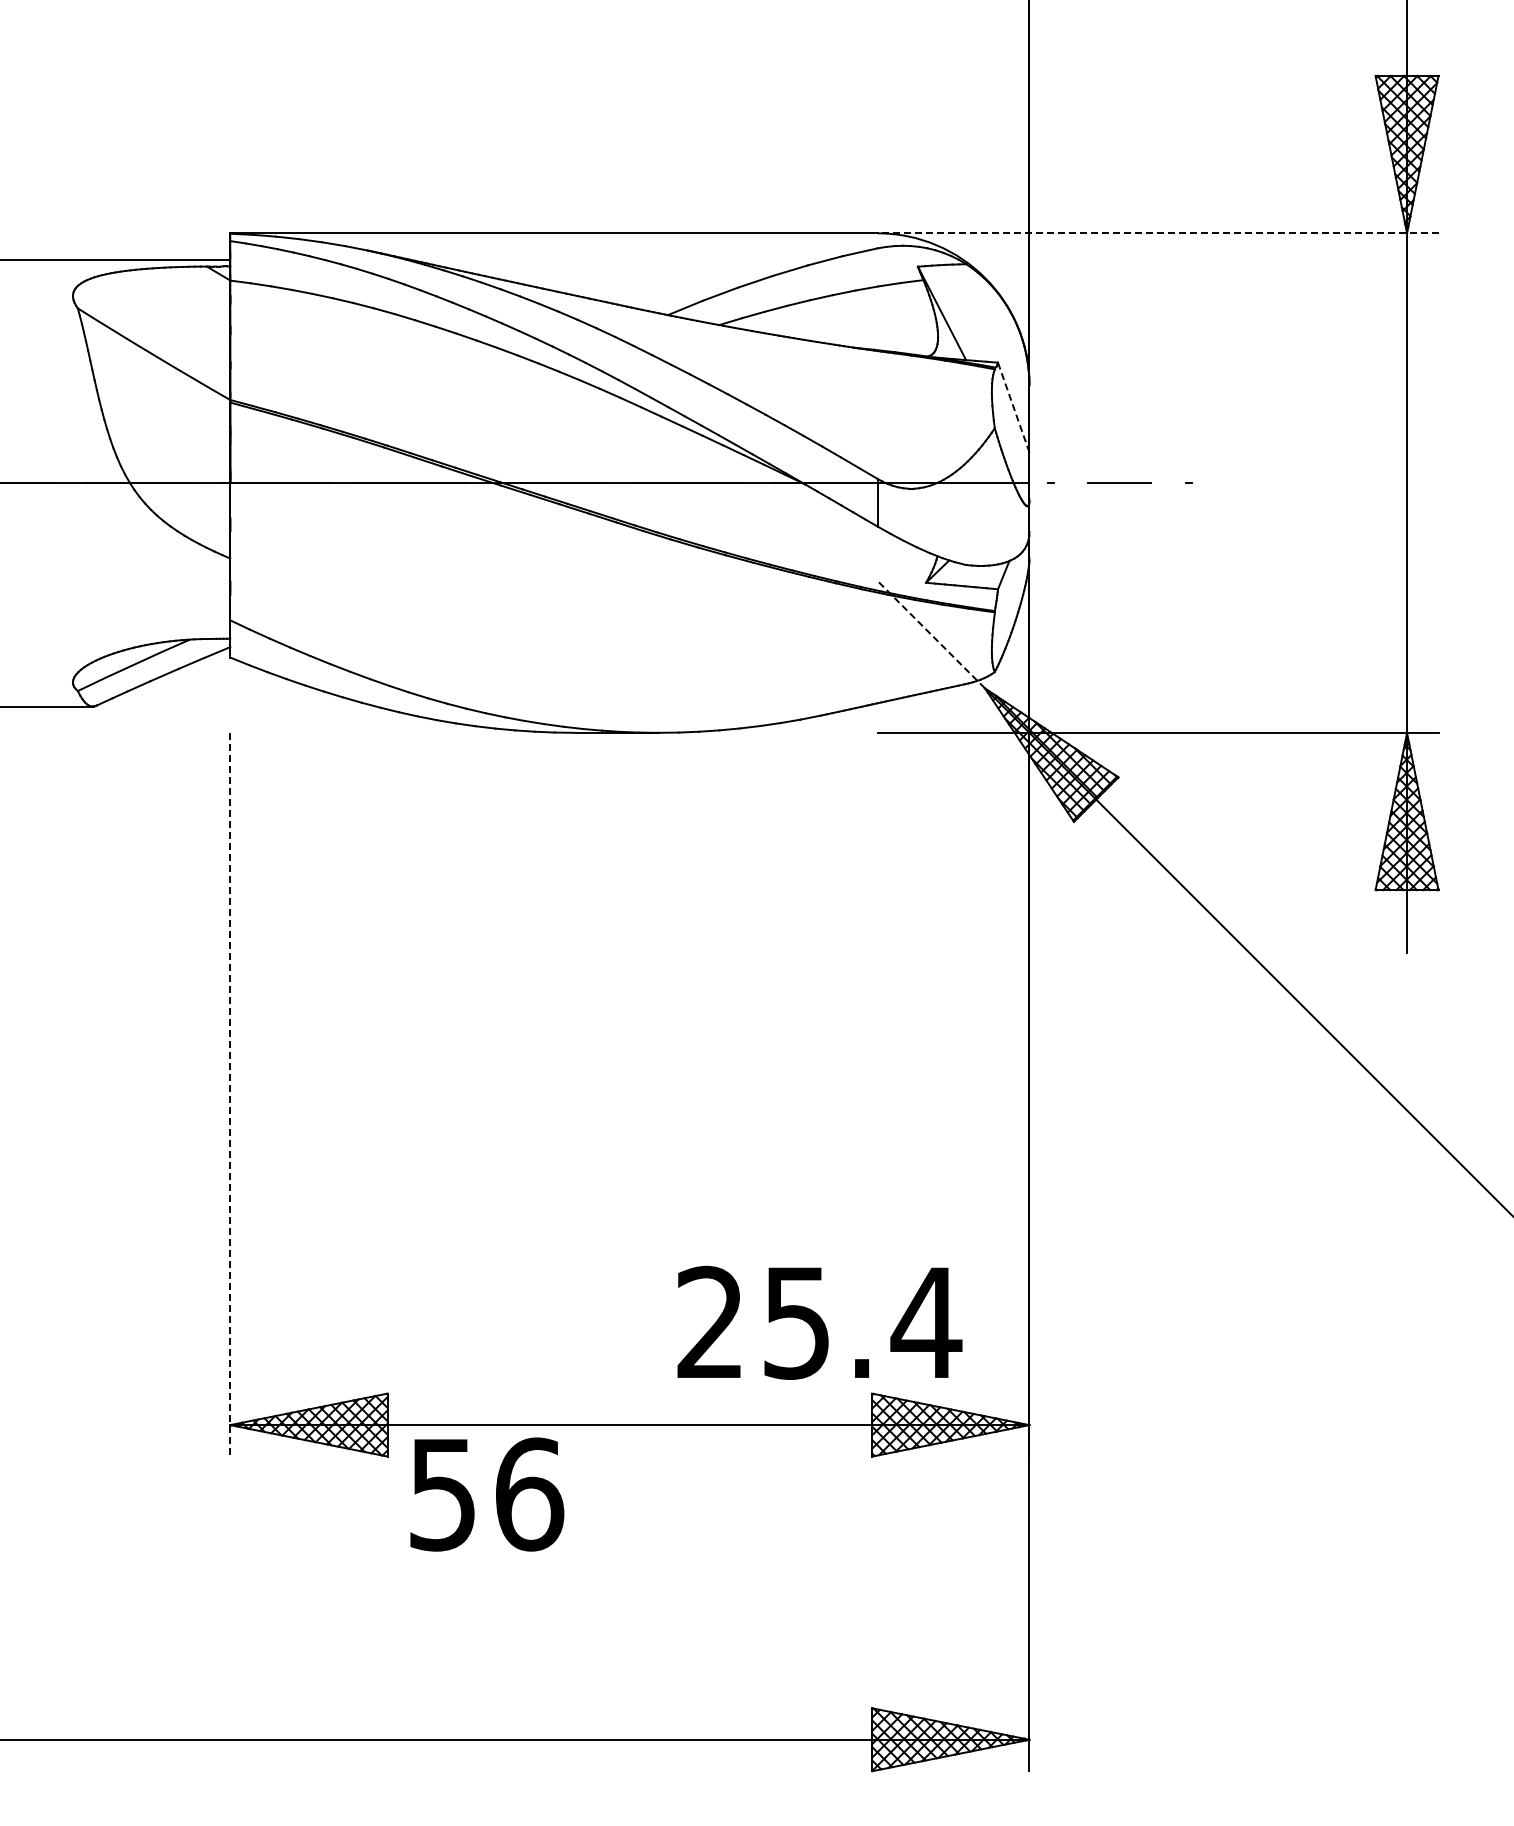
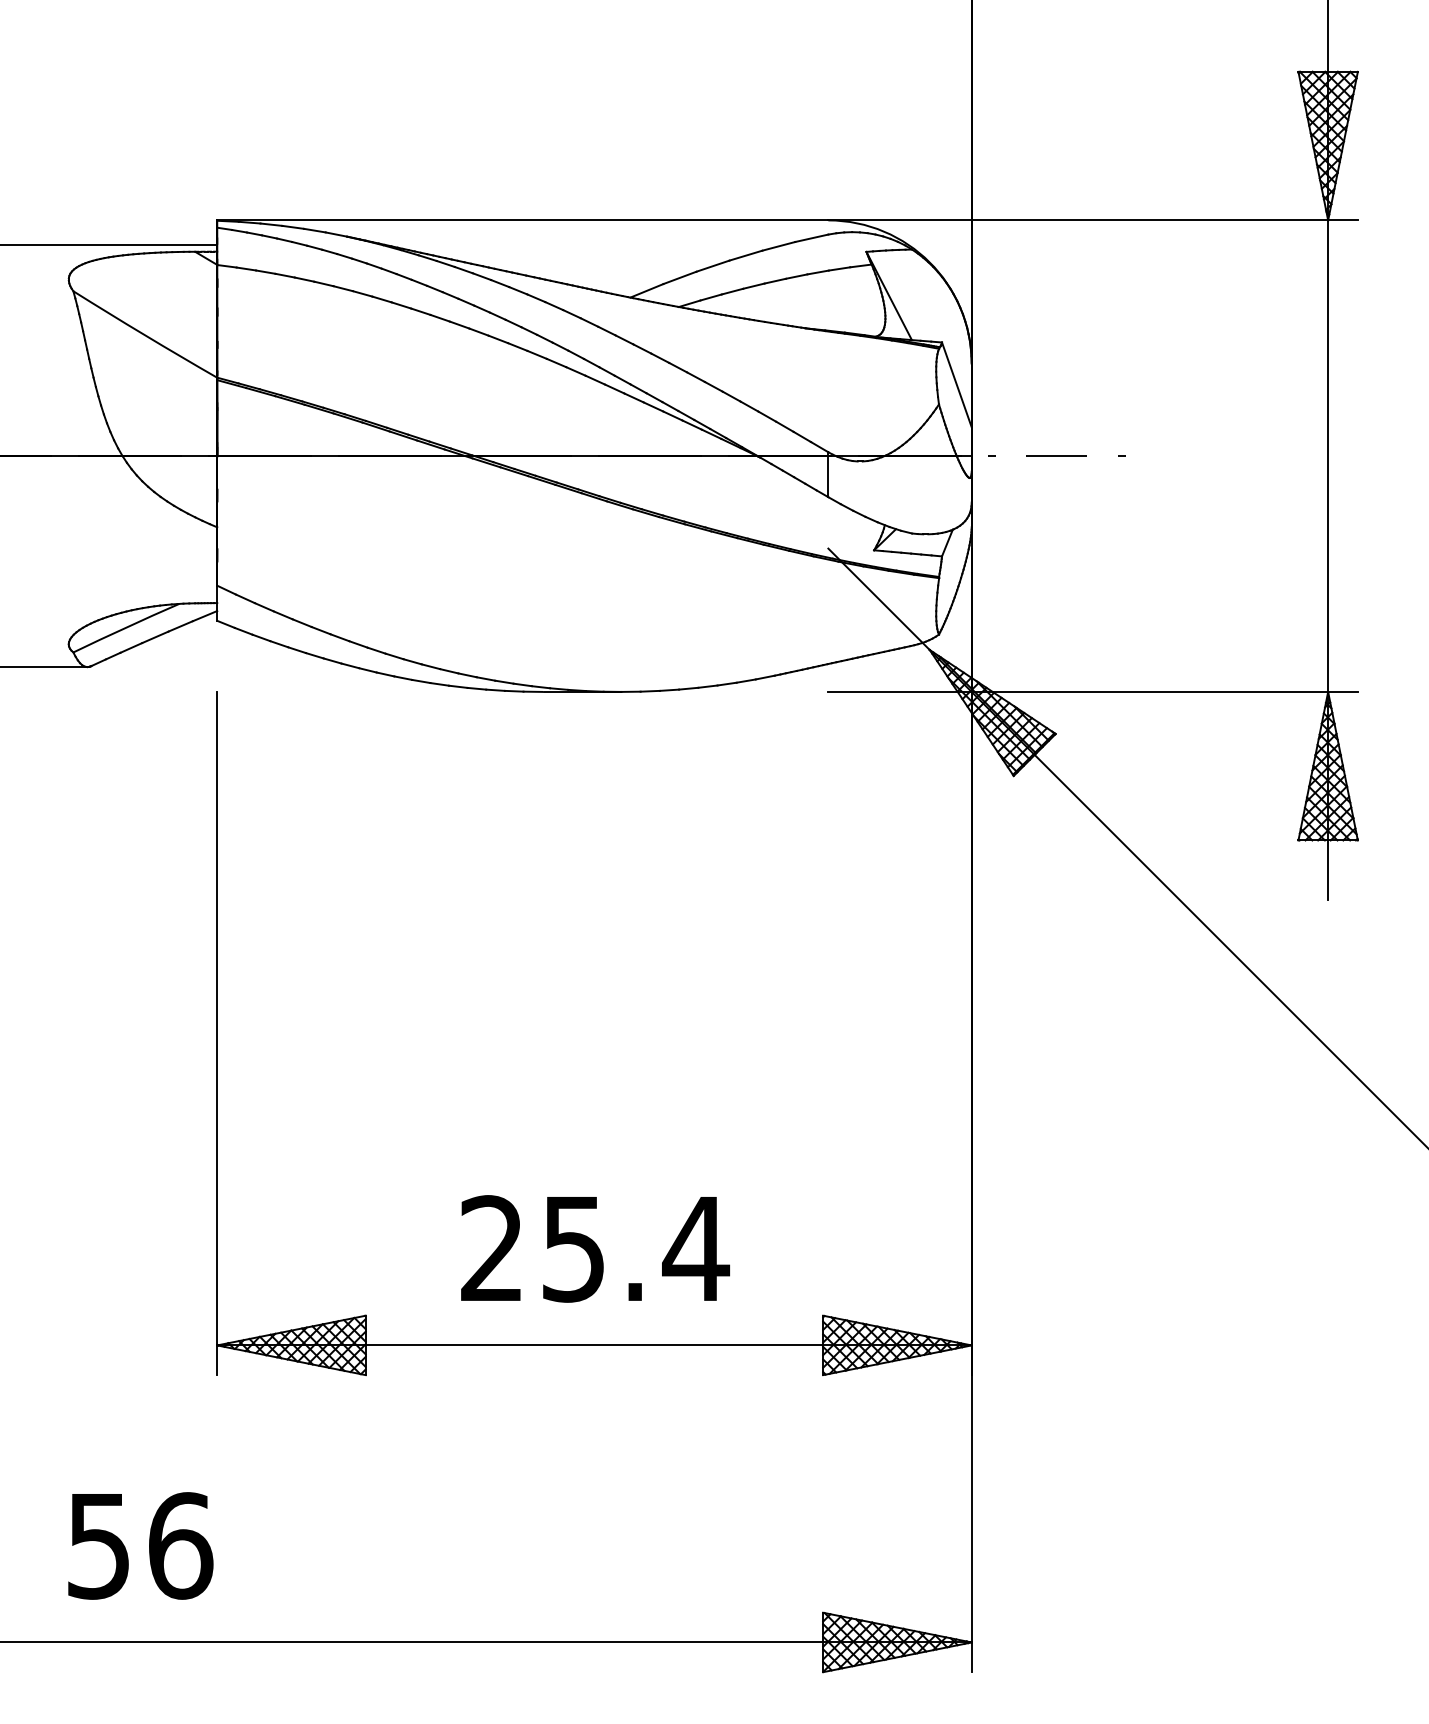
line: (1157, 233) -> (1092, 220), dashed -> solid
line: (1013, 407) -> (956, 384), dashed -> solid
line: (931, 634) -> (879, 599), dashed -> solid
line: (230, 1094) -> (217, 1033), dashed -> solid
text: (819, 1322) -> (595, 1248), moved
text: (487, 1494) -> (141, 1545), moved

